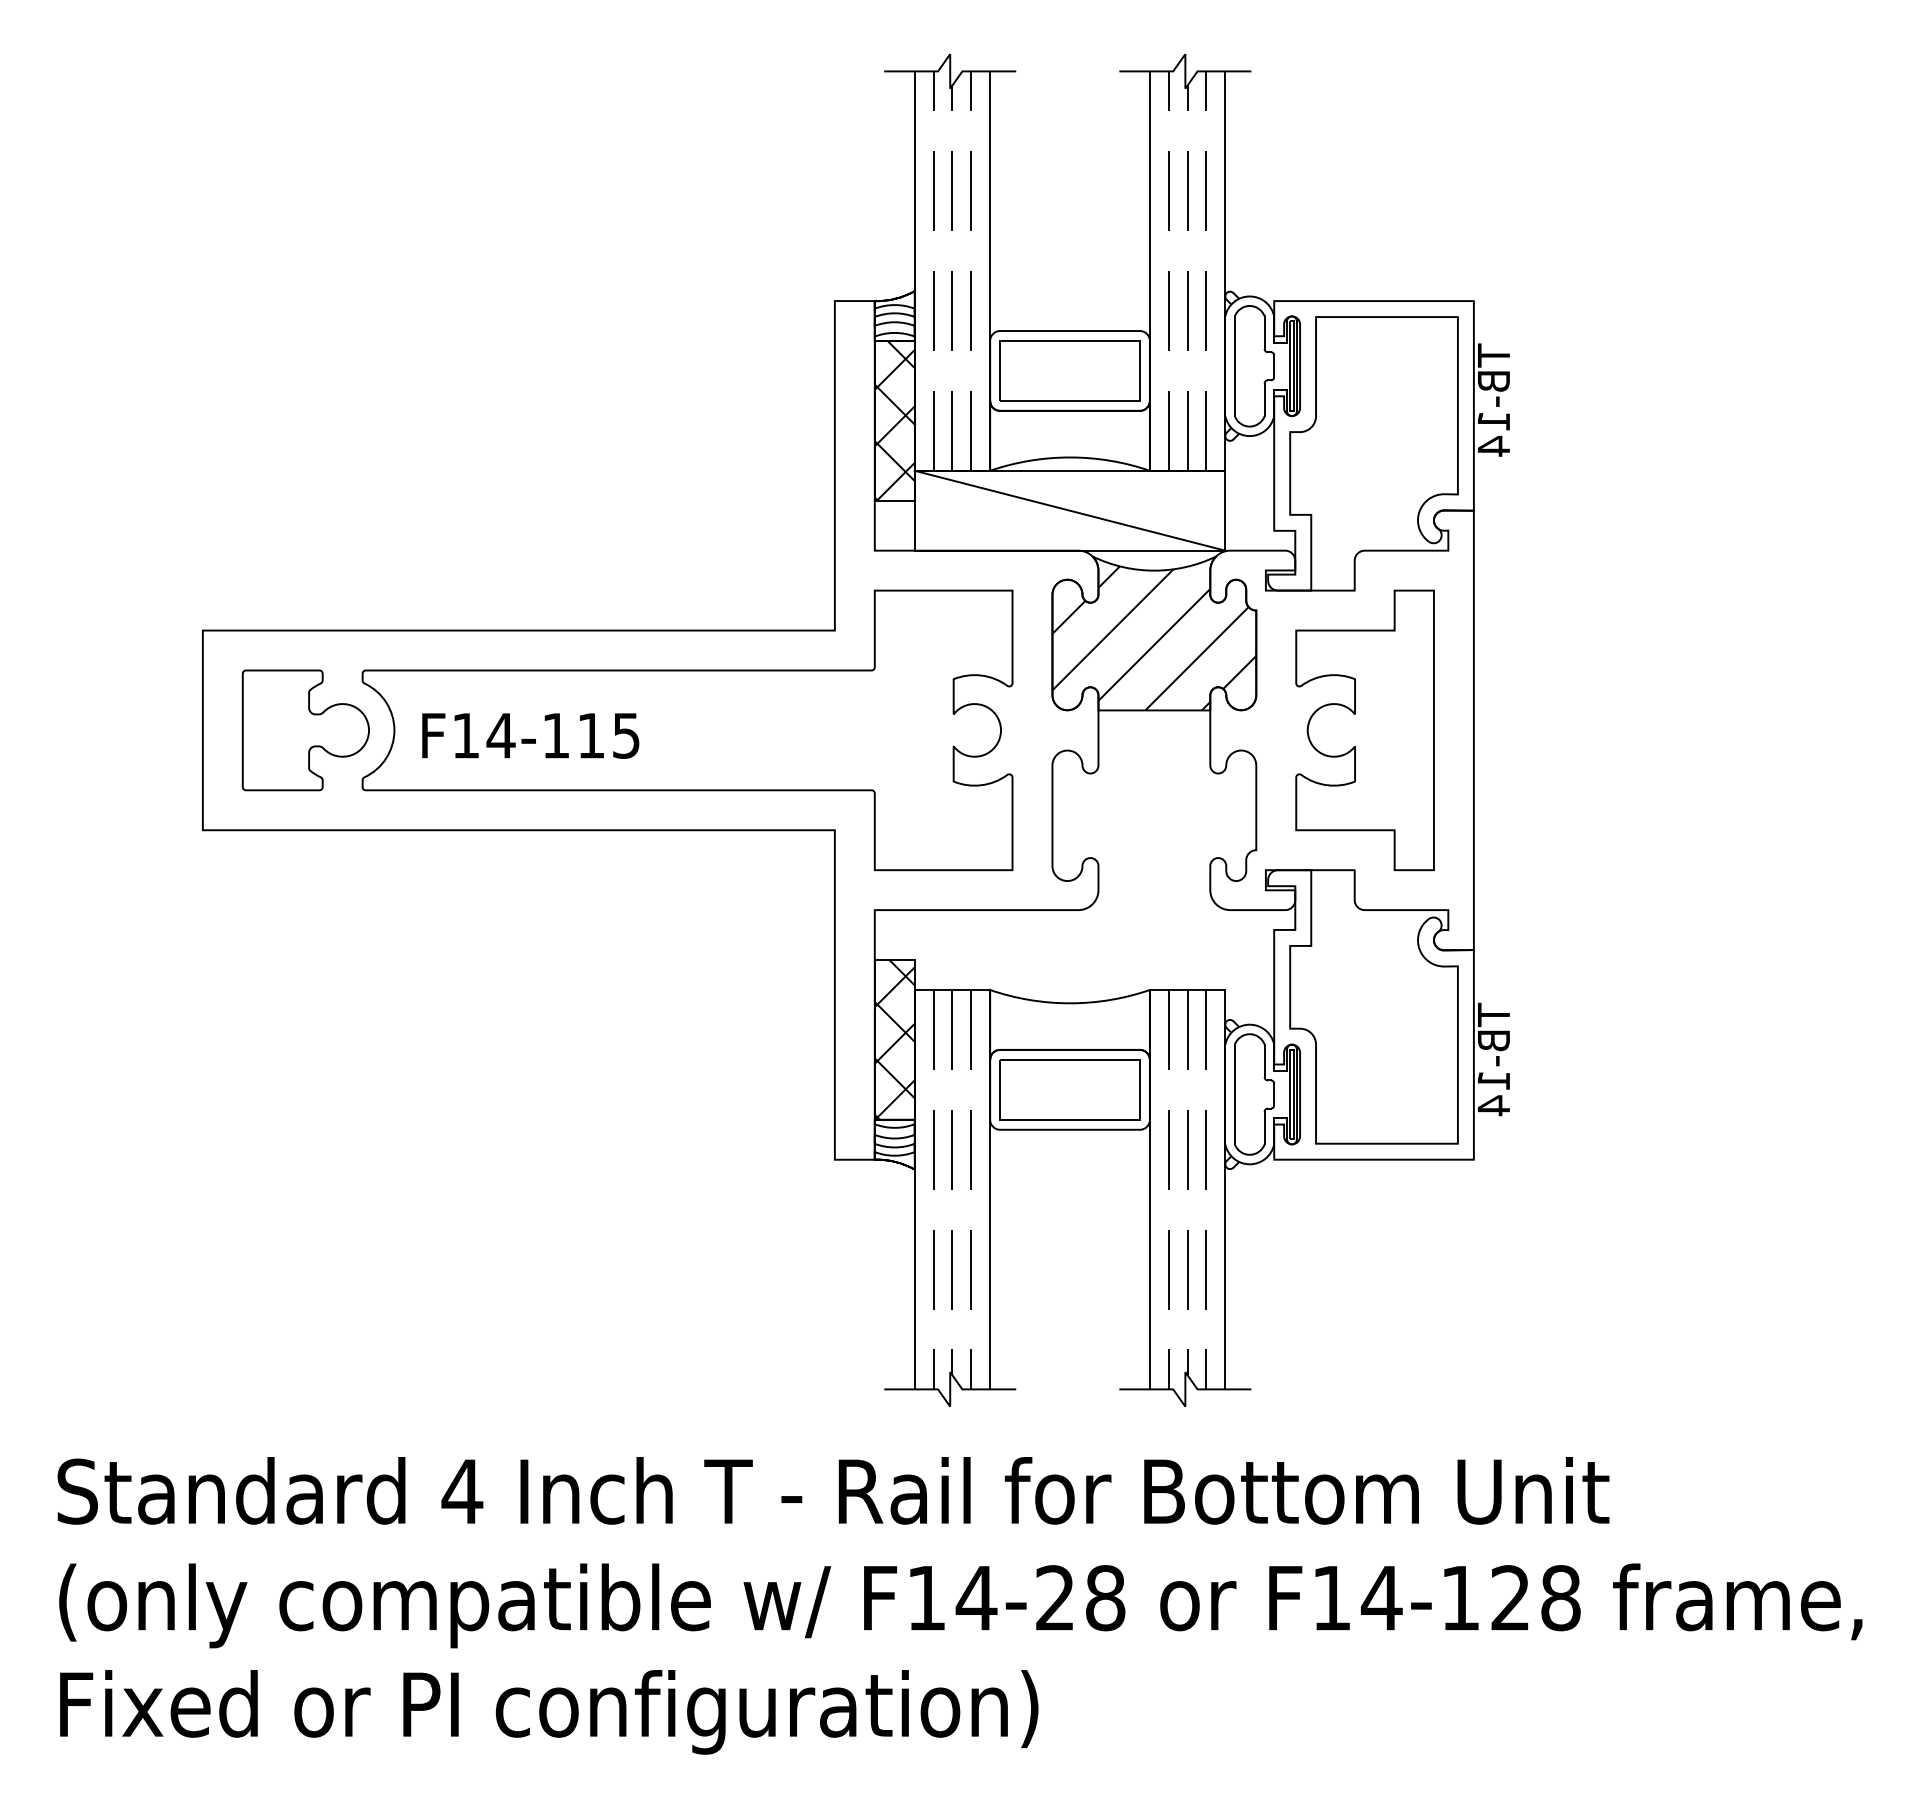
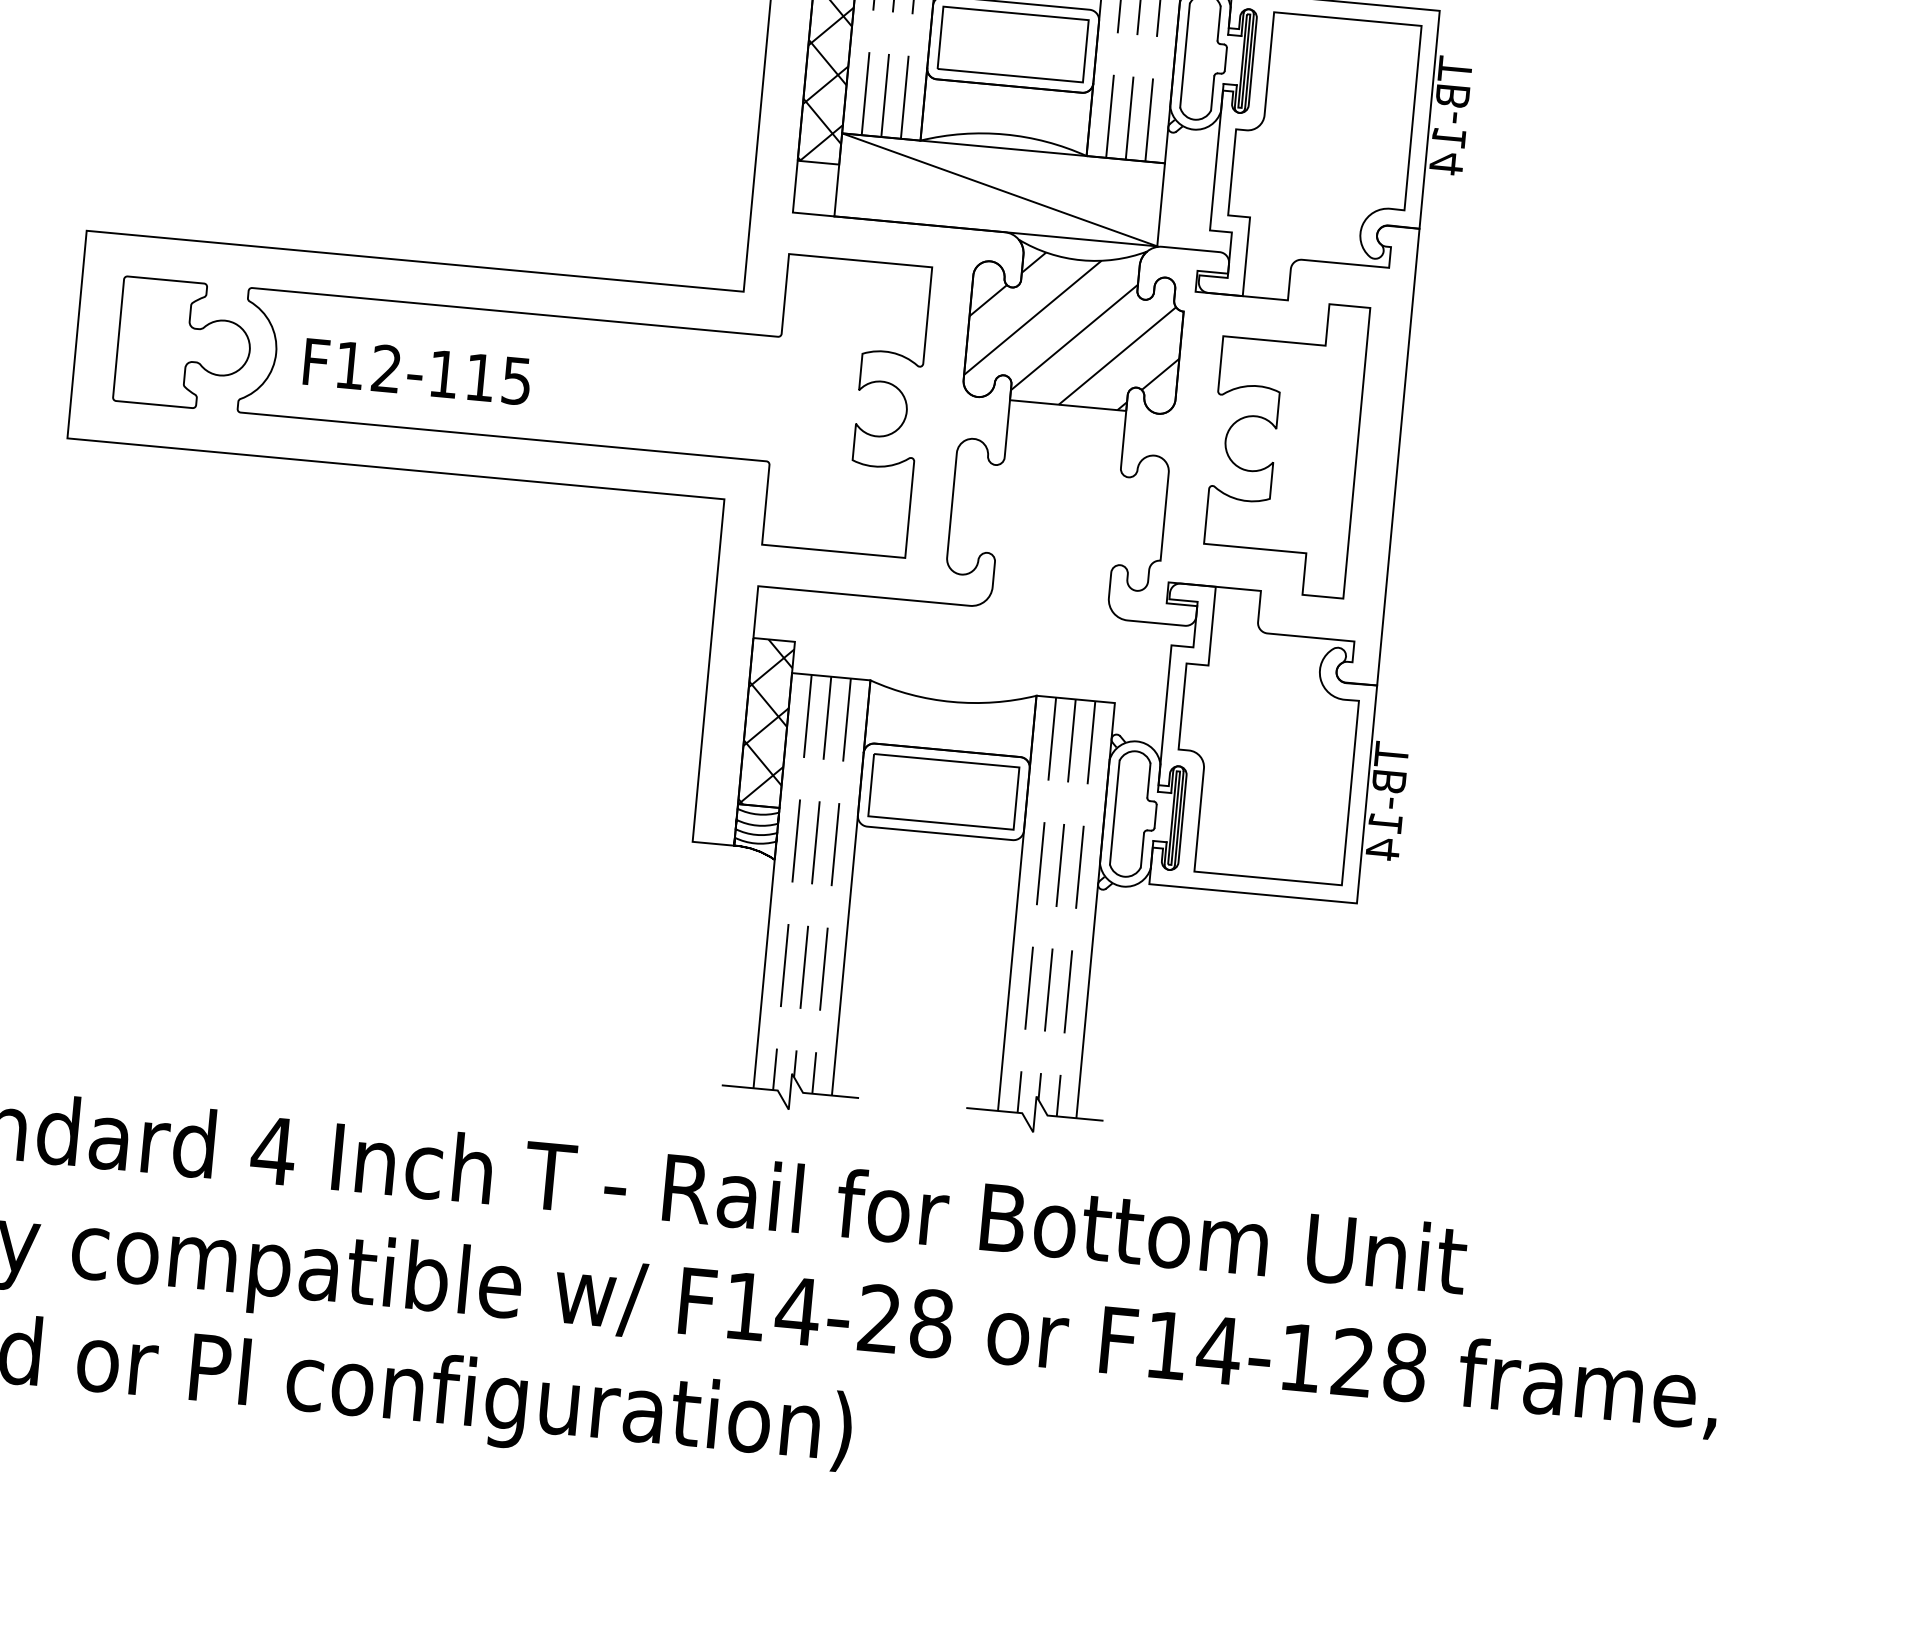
text: (500, 735) -> (385, 368), F14-115 -> F12-115

